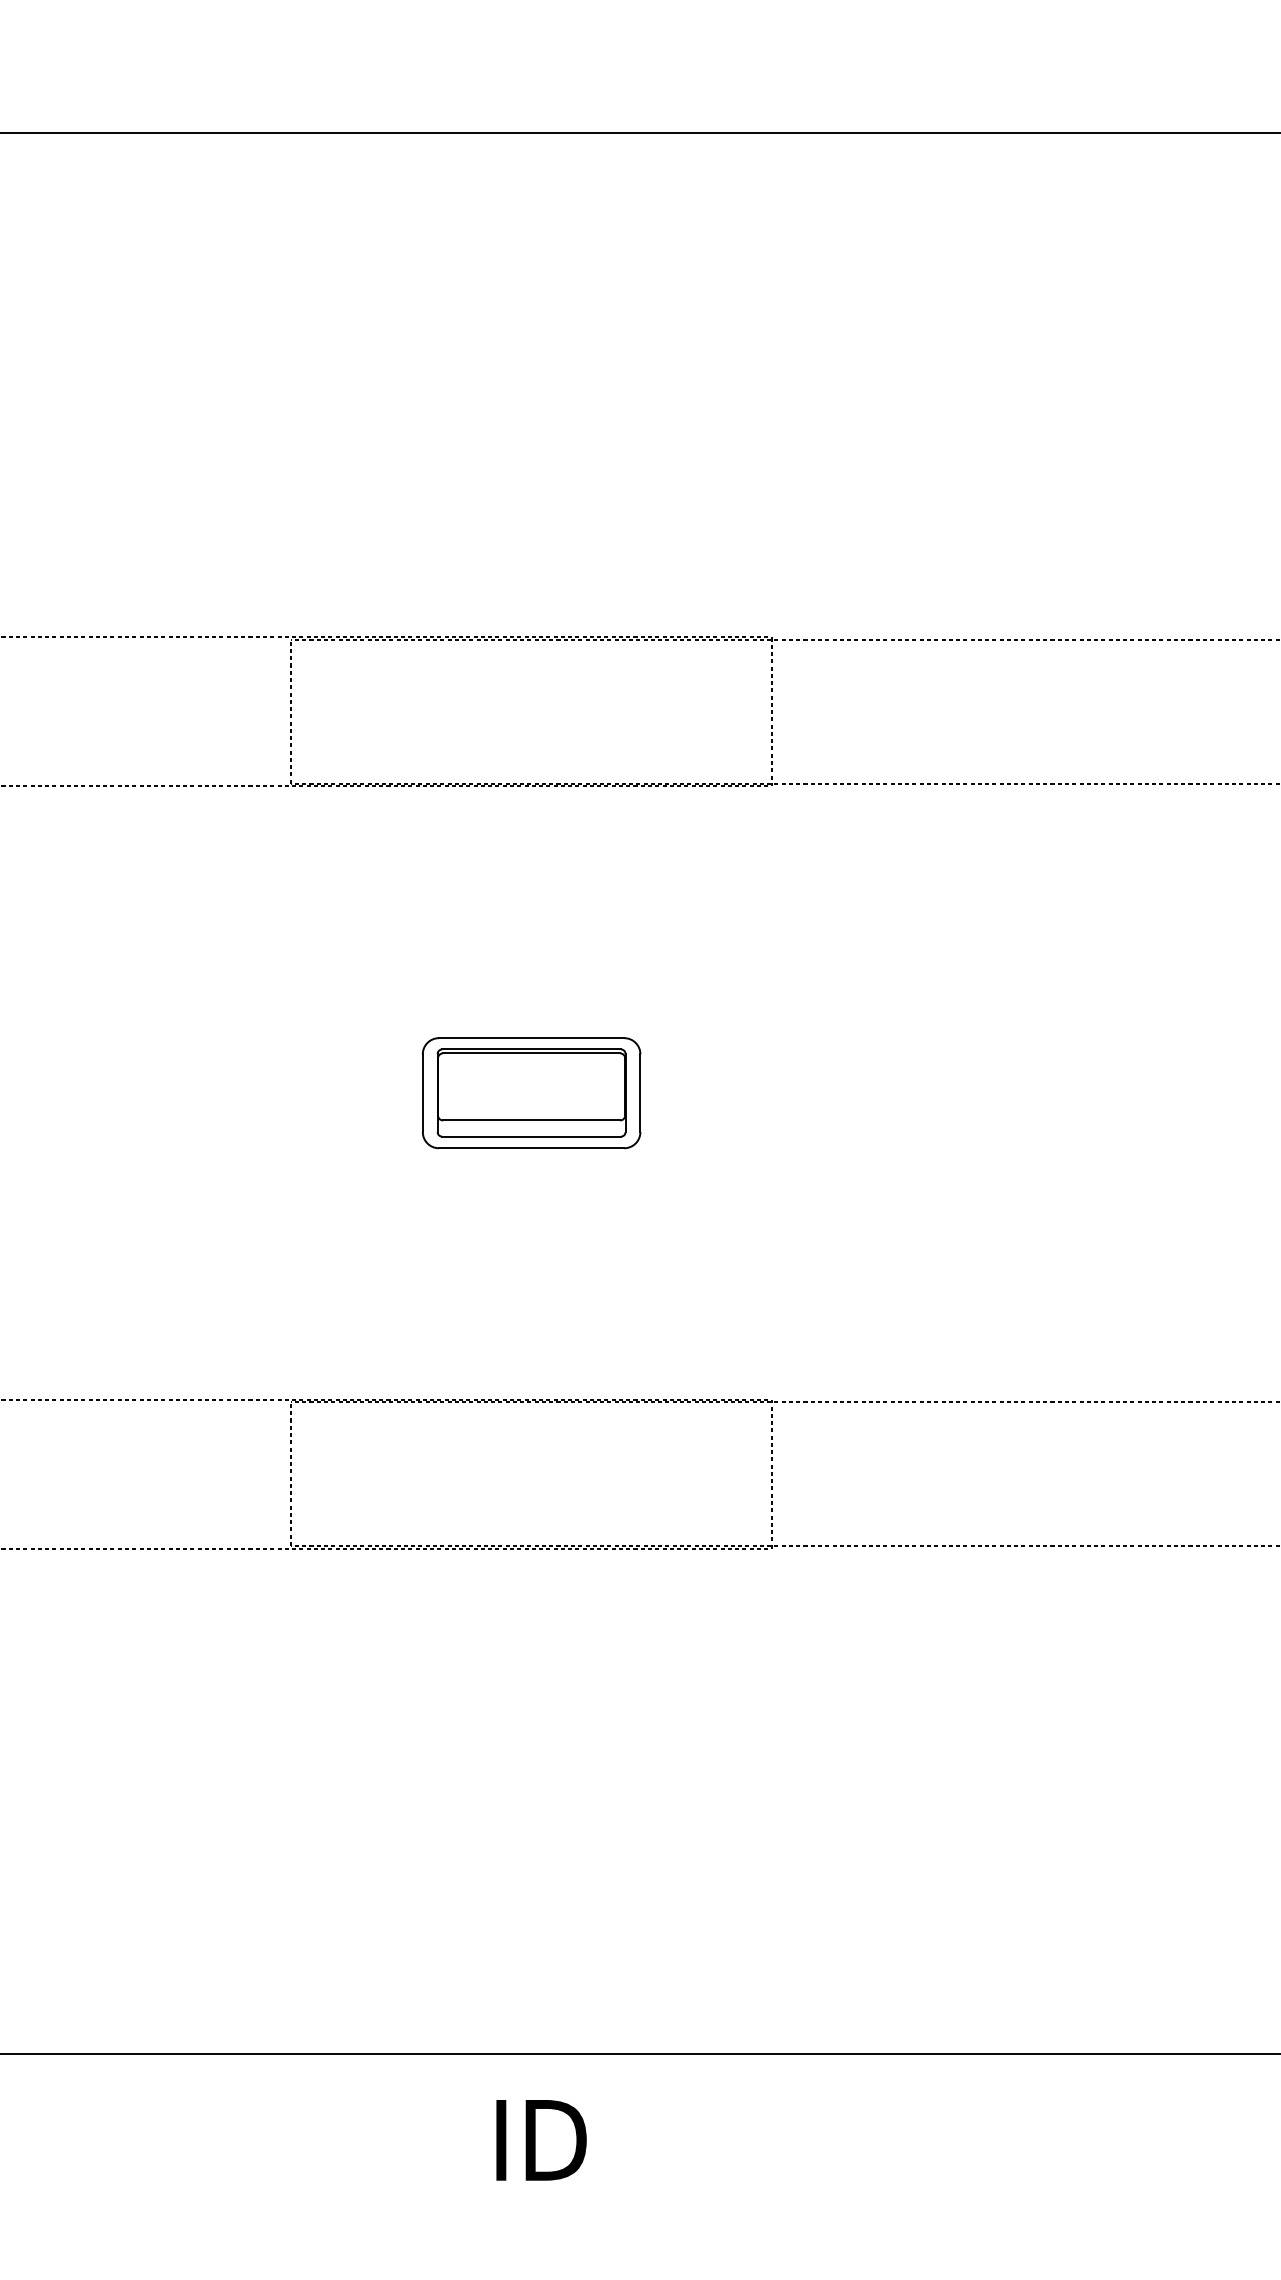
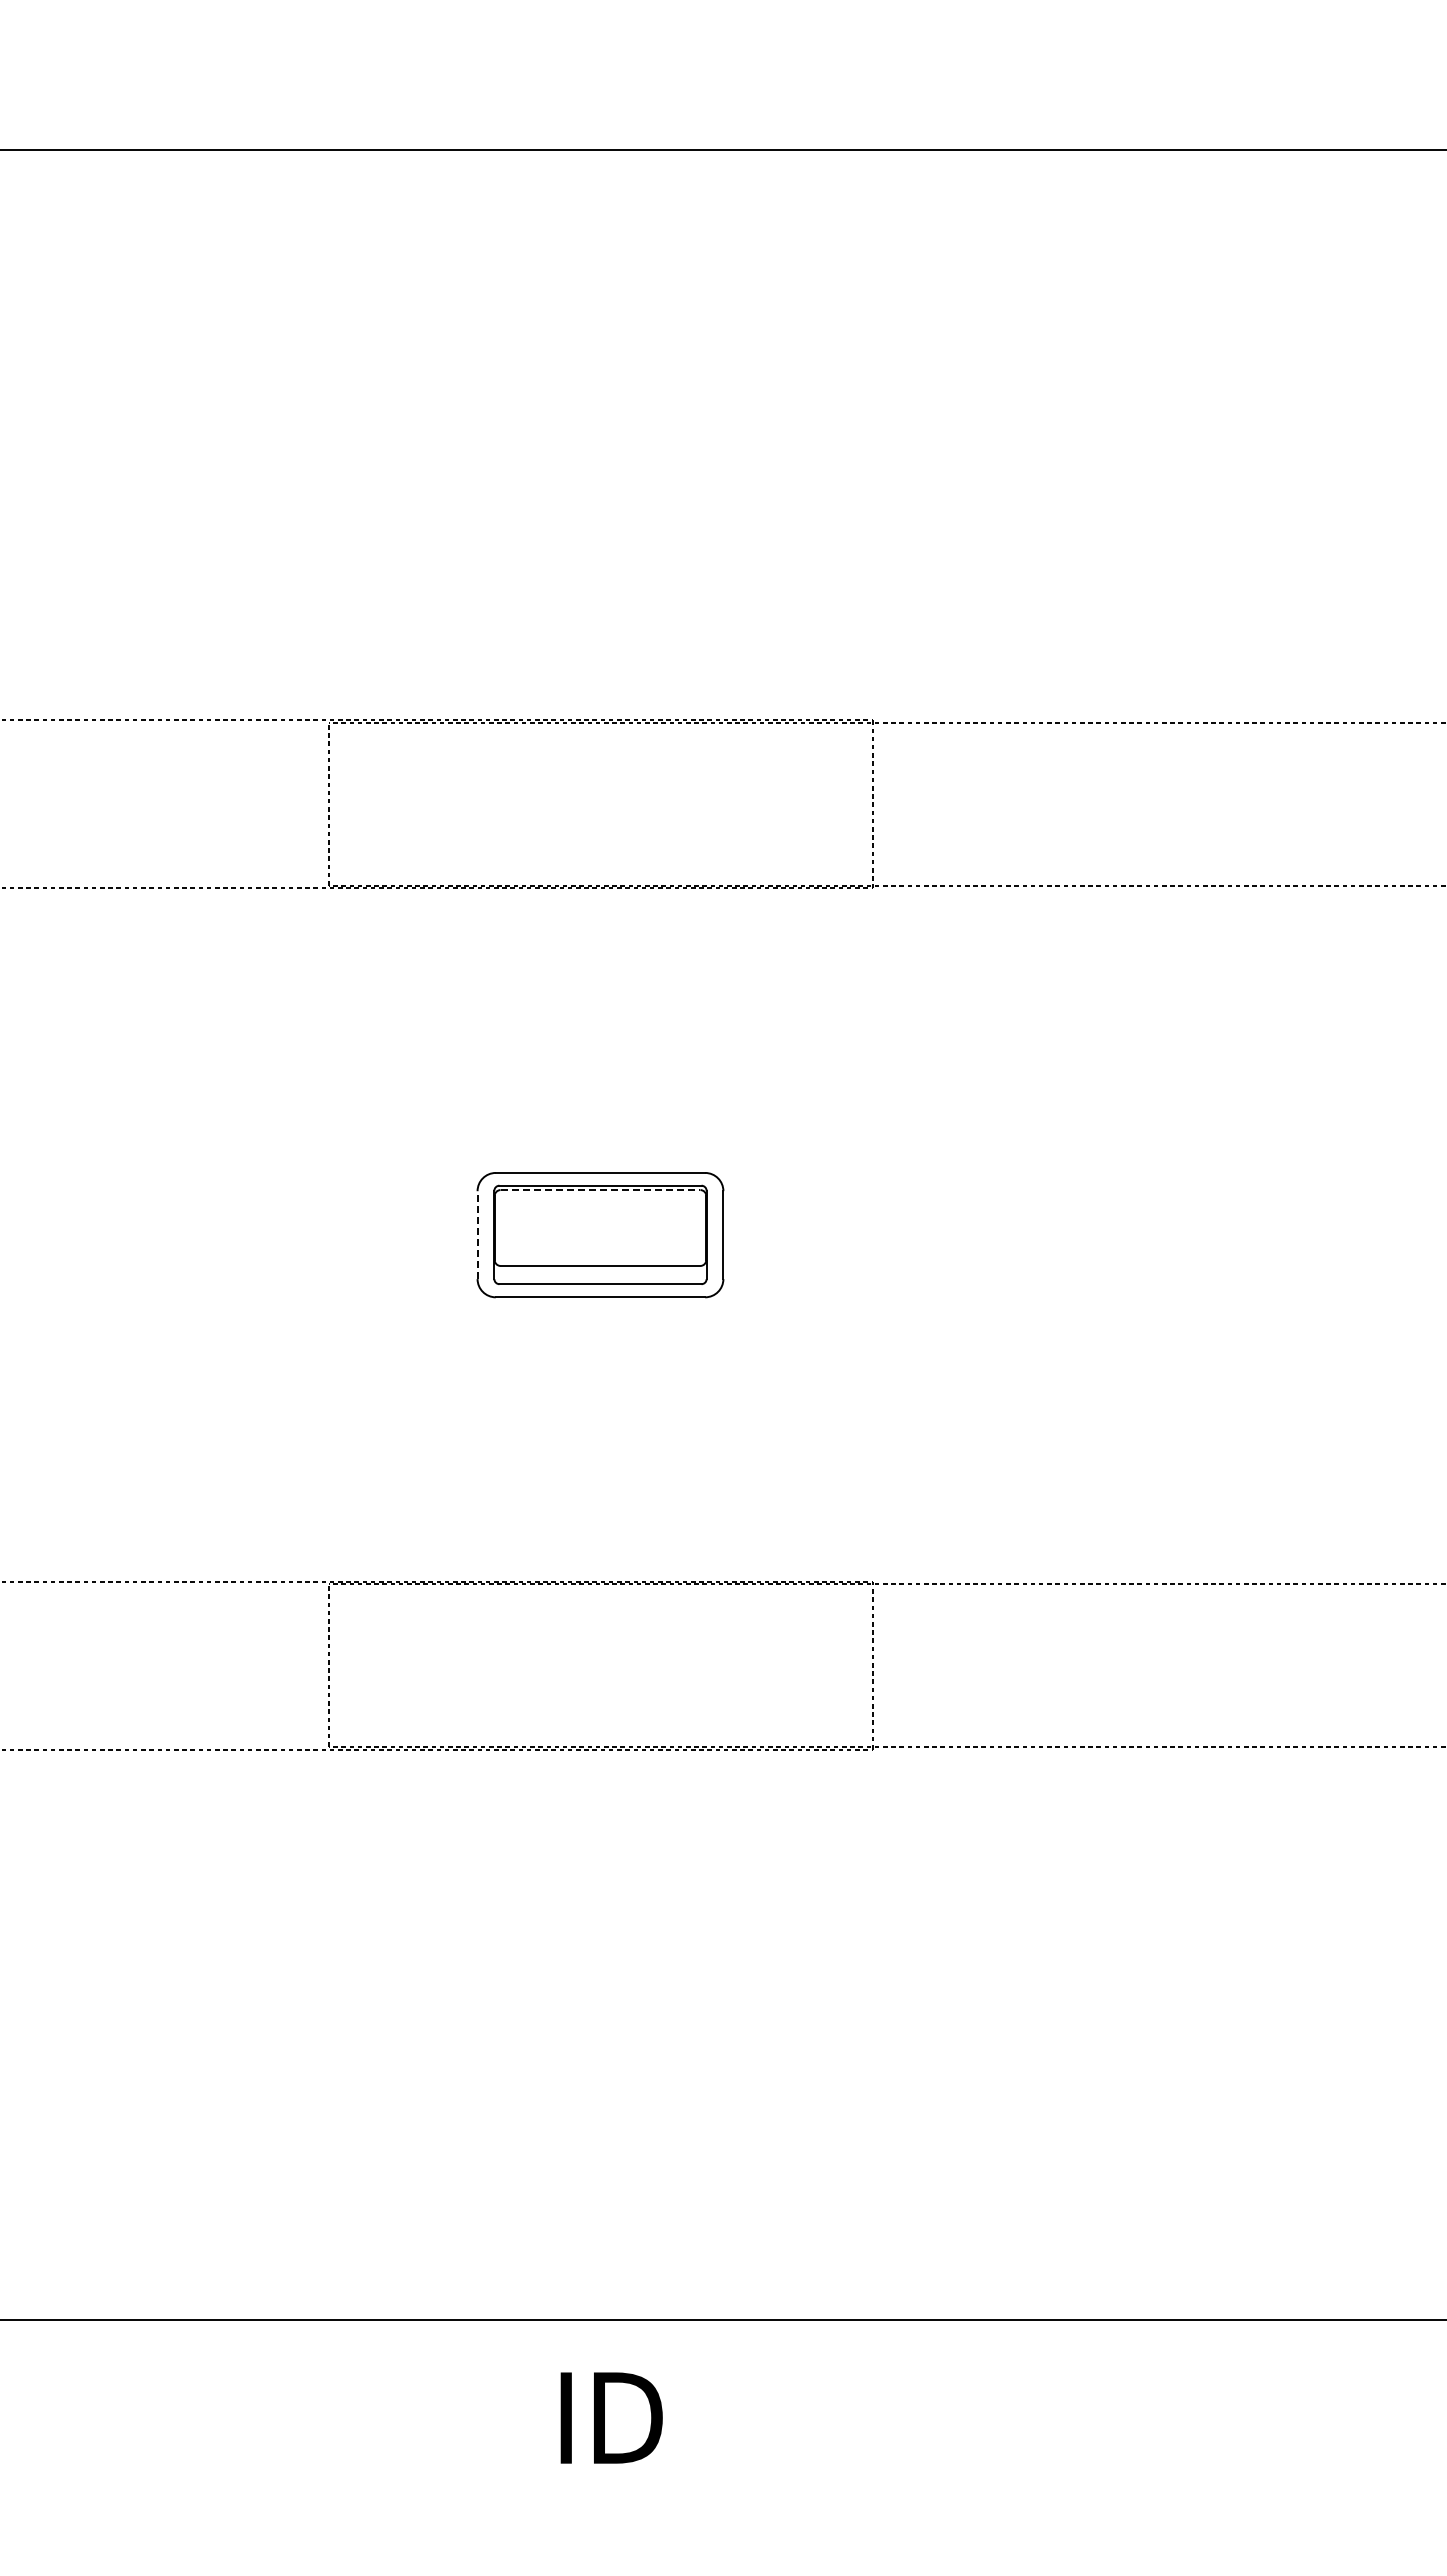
line: (531, 1053) -> (600, 1190), solid -> dashed
line: (422, 1093) -> (477, 1235), solid -> dashed

